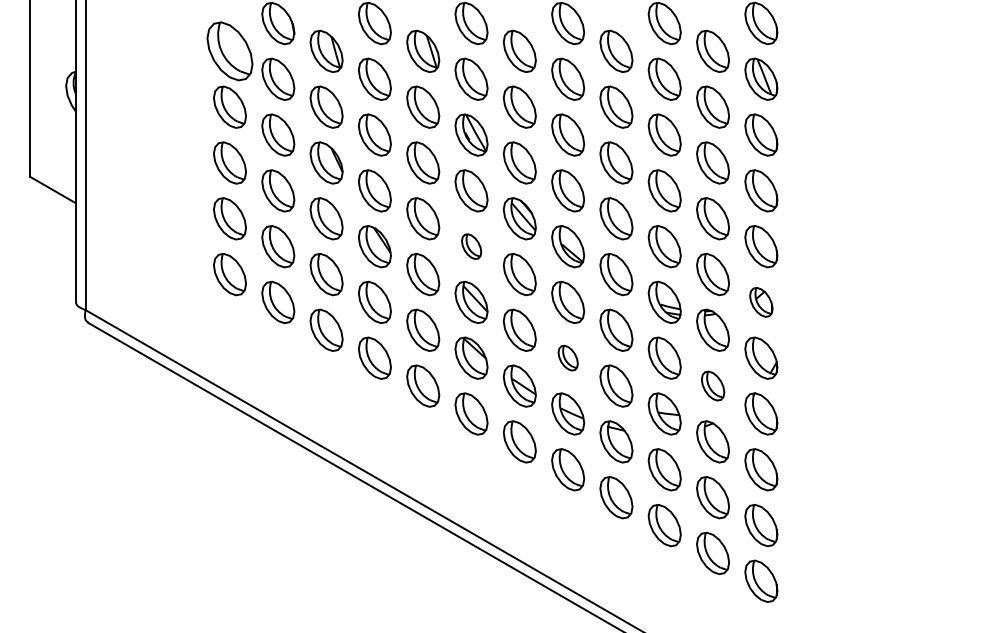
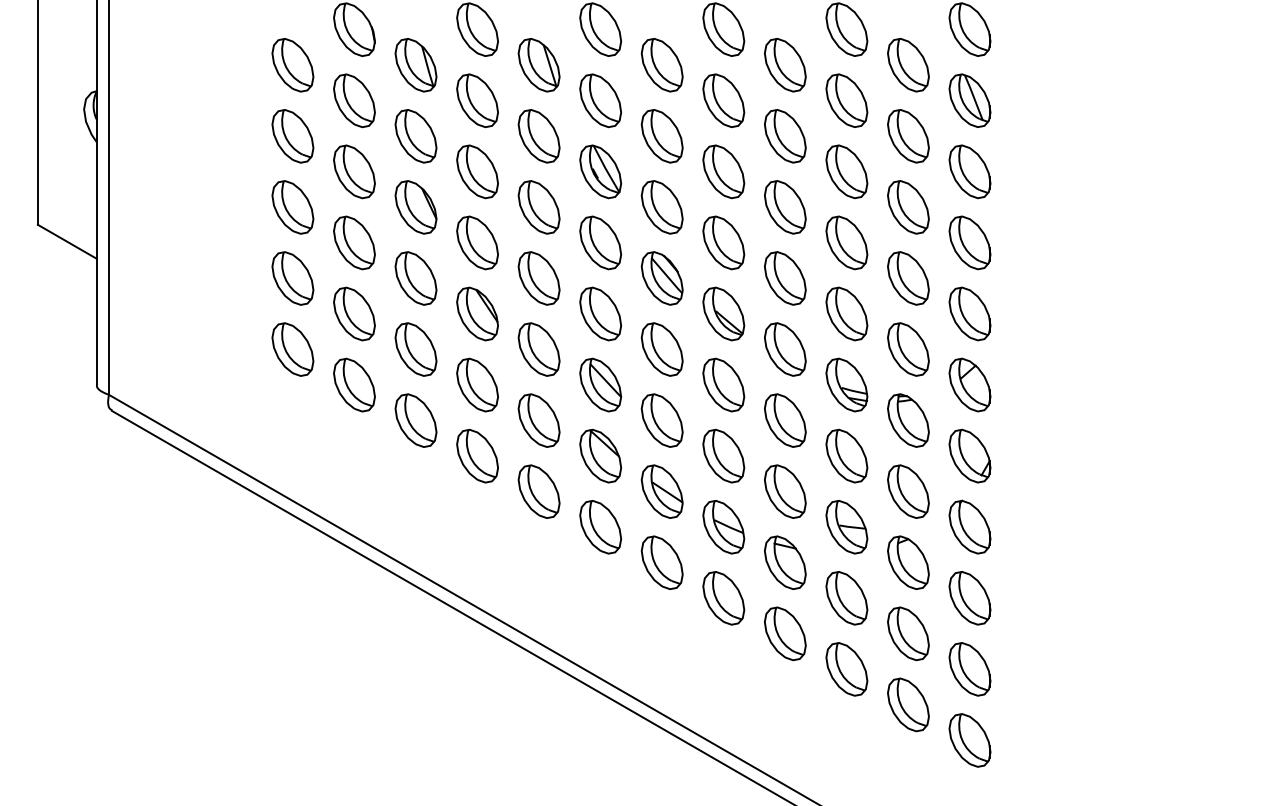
part: (229, 51) -> (292, 65), size x0.71
part: (471, 246) -> (600, 313), size x1.67
part: (760, 301) -> (969, 384), size x1.43
part: (567, 357) -> (723, 455), size x1.67
part: (713, 385) -> (908, 491), size x1.43

